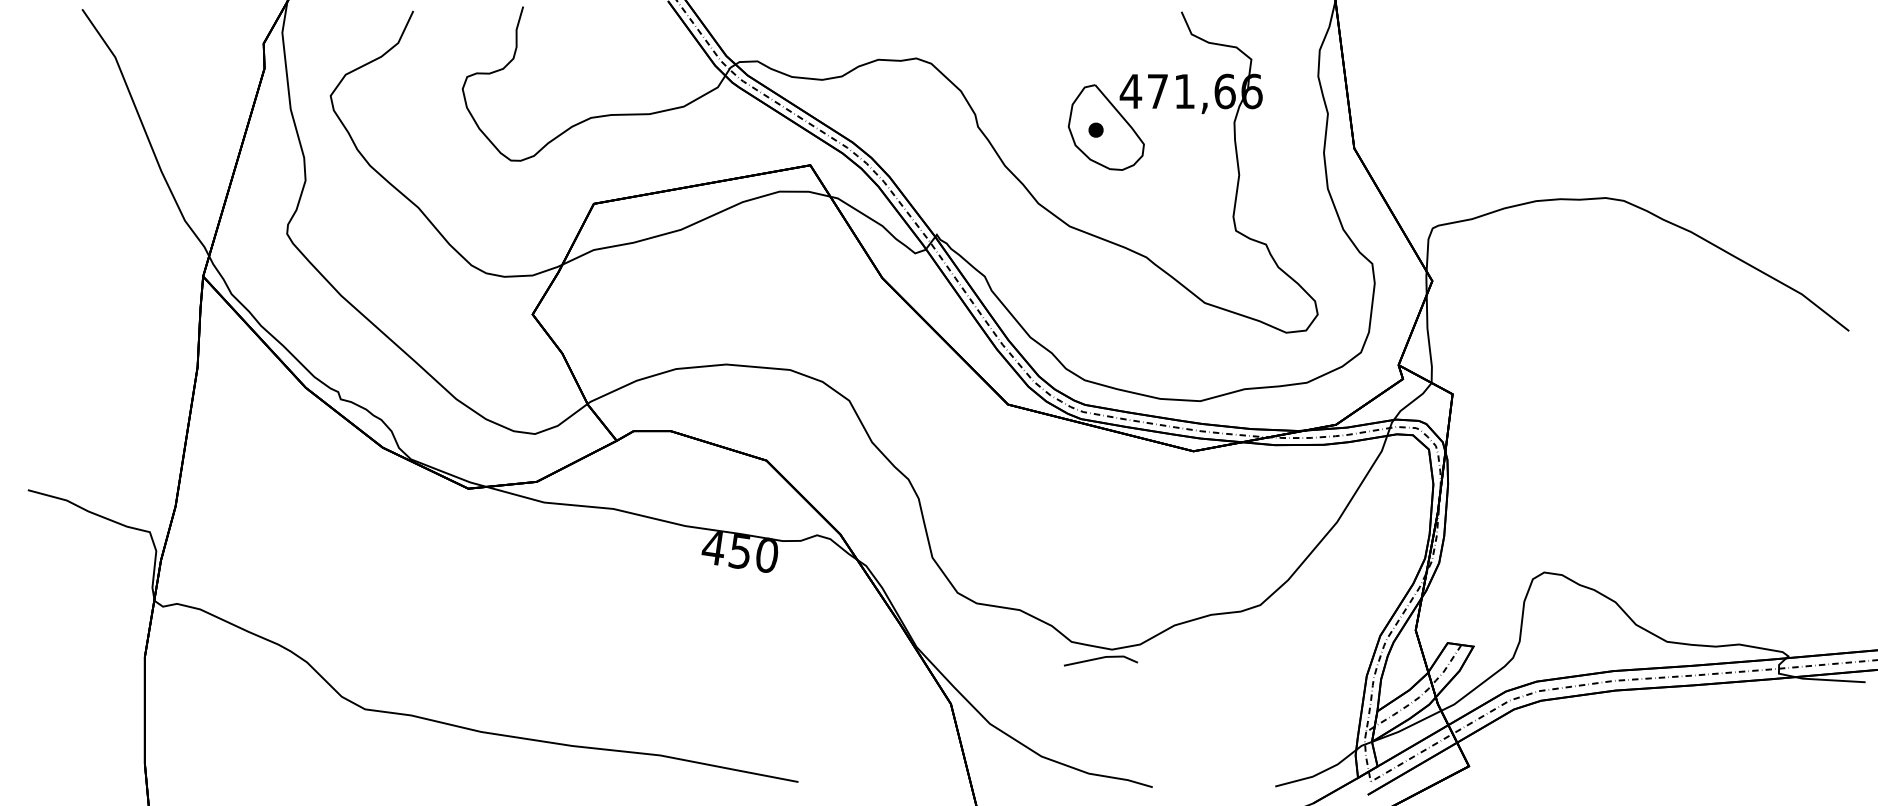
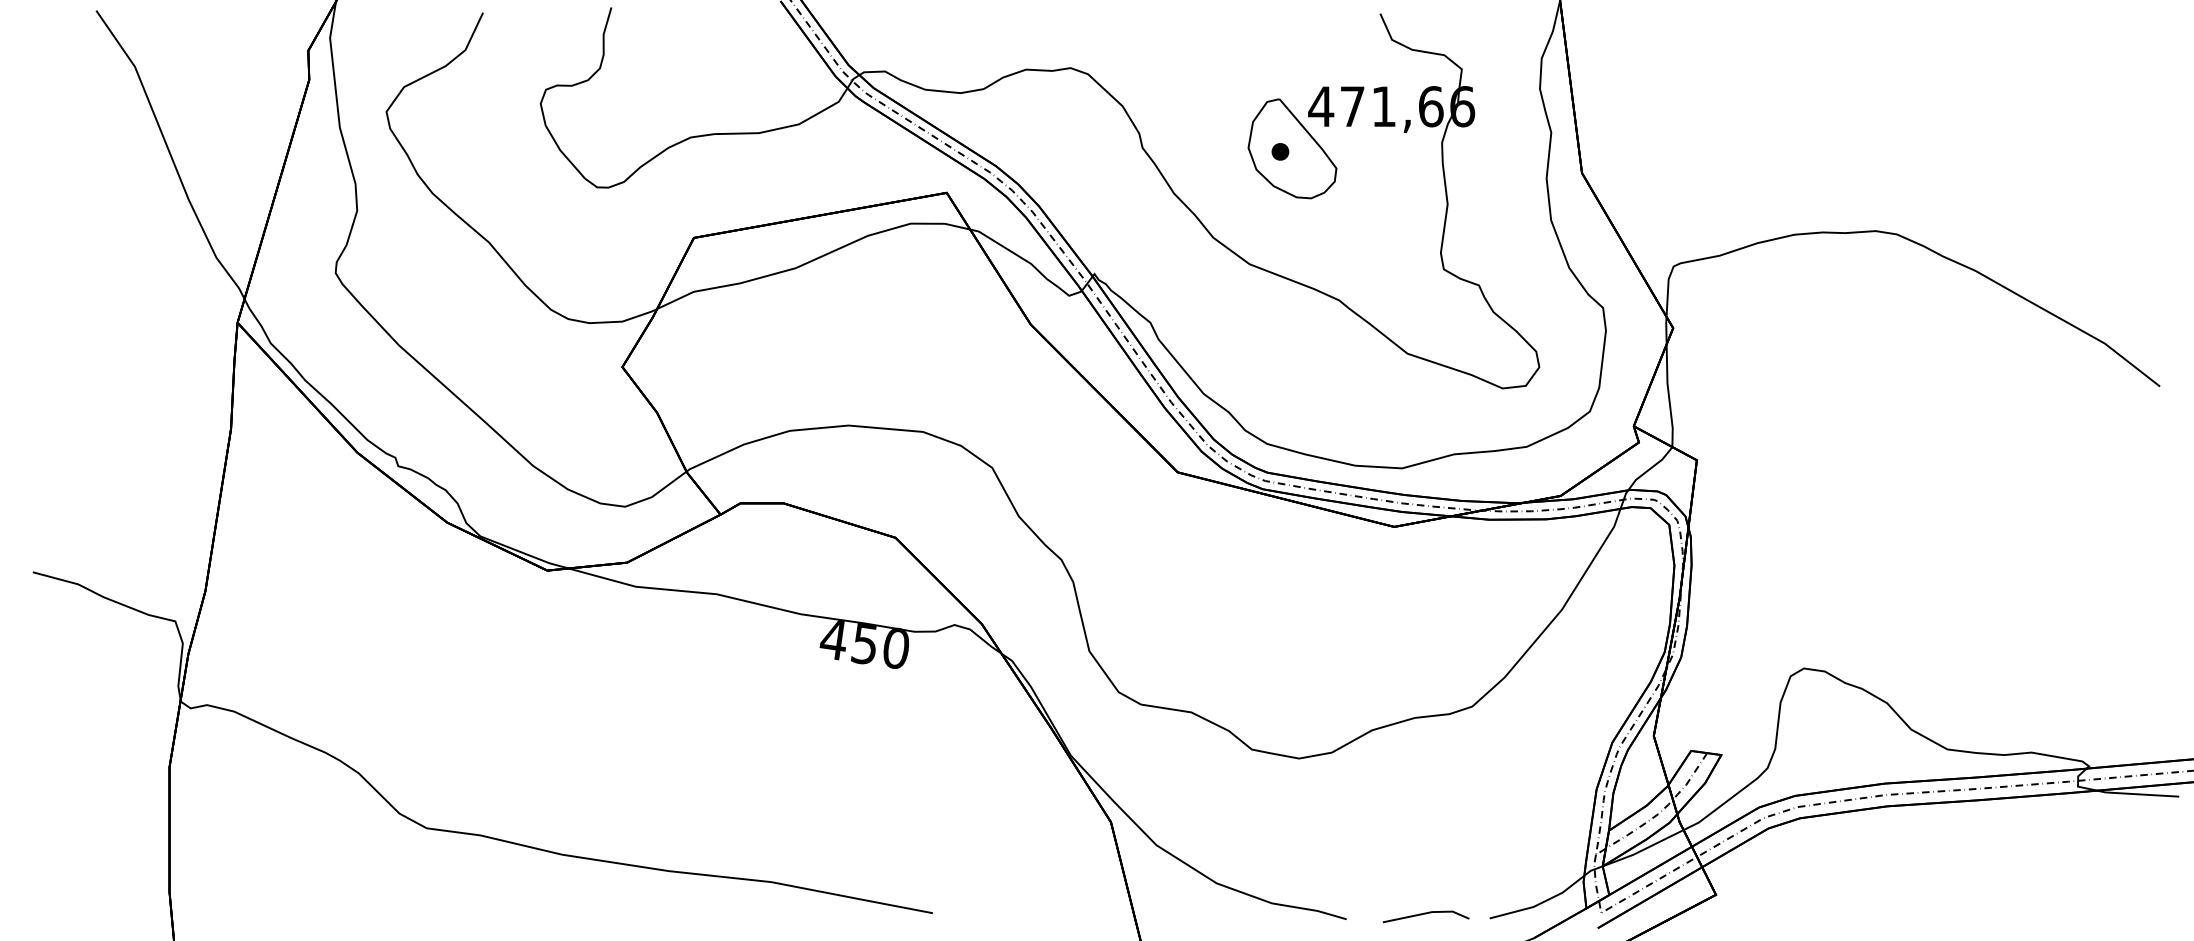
line: (1100, 659) -> (1425, 914), moved

